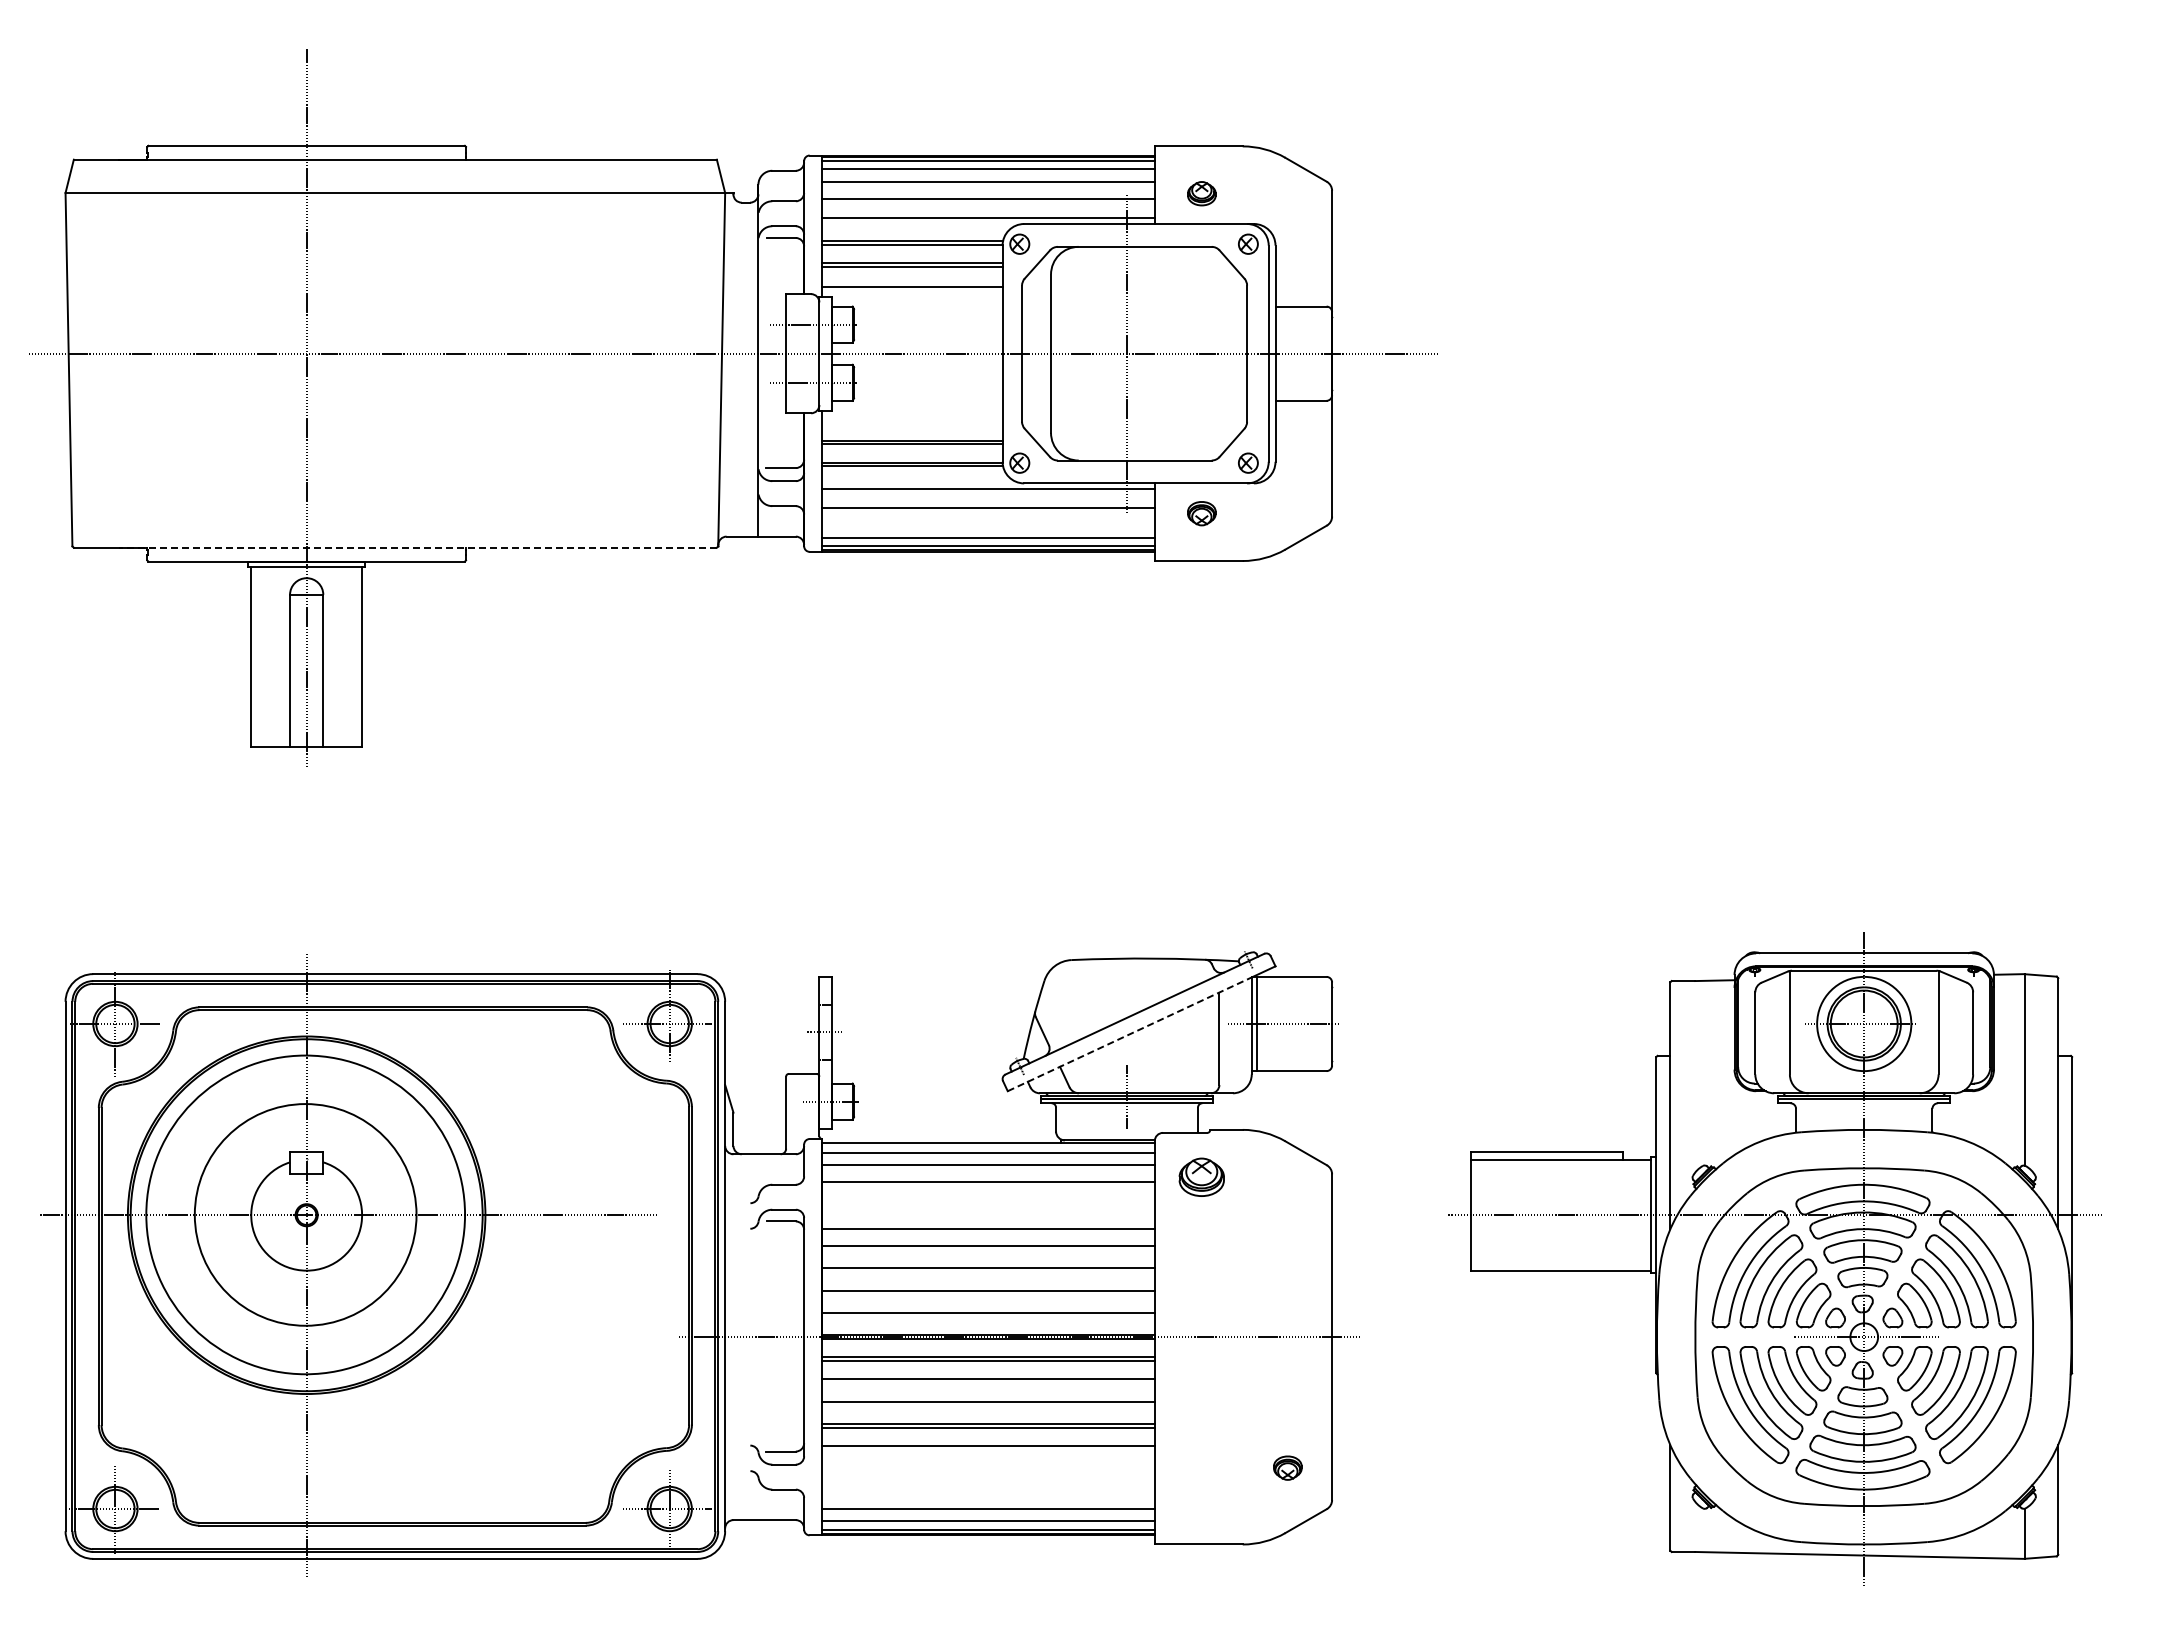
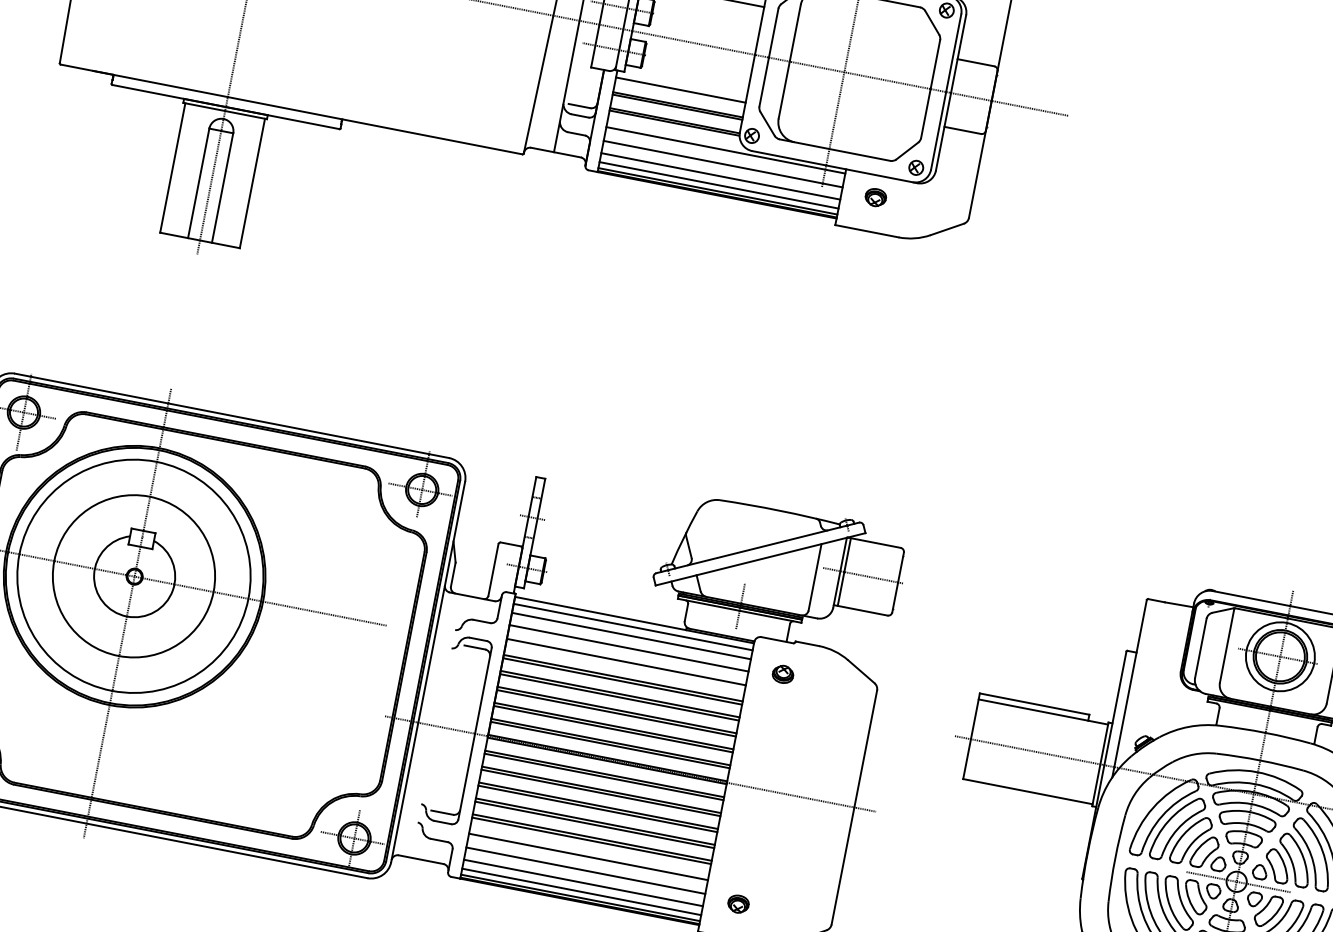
line: (912, 420) -> (680, 90), added
line: (988, 525) -> (720, 176), added
line: (418, 547) -> (308, 112), dashed -> solid
line: (1130, 1033) -> (751, 561), dashed -> solid
part: (1201, 1176) -> (782, 673), size x0.62
line: (988, 1201) -> (626, 662), added
line: (988, 1223) -> (623, 677), added
line: (988, 1250) -> (619, 697), added
line: (988, 1272) -> (616, 713), added
line: (988, 1294) -> (613, 728), added
line: (988, 1317) -> (610, 745), added
line: (988, 1383) -> (601, 792), added
line: (988, 1405) -> (597, 808), added
line: (988, 1450) -> (591, 840), added
part: (1287, 1467) -> (738, 903), moved
line: (988, 1472) -> (588, 856), added
line: (988, 1491) -> (585, 870), added

